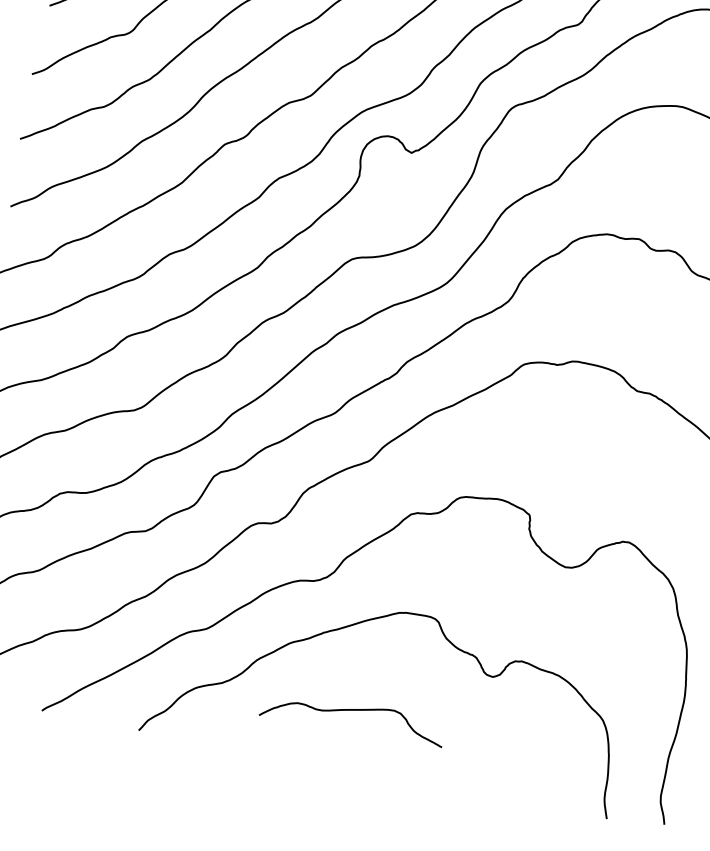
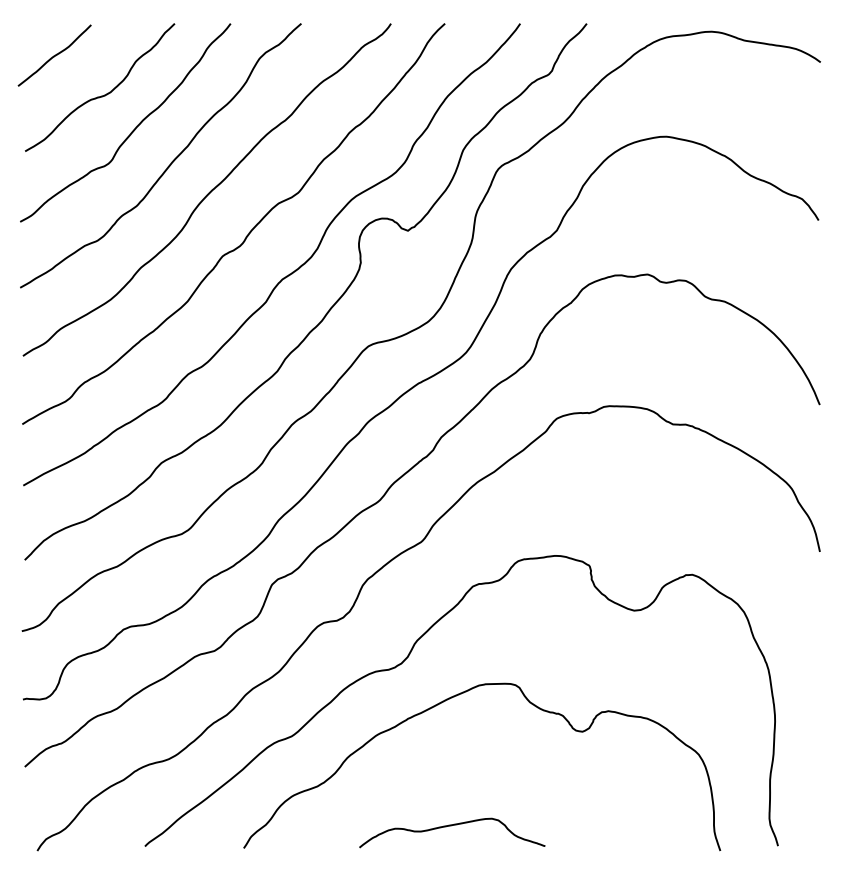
curve: (353, 711) -> (451, 826), moved

